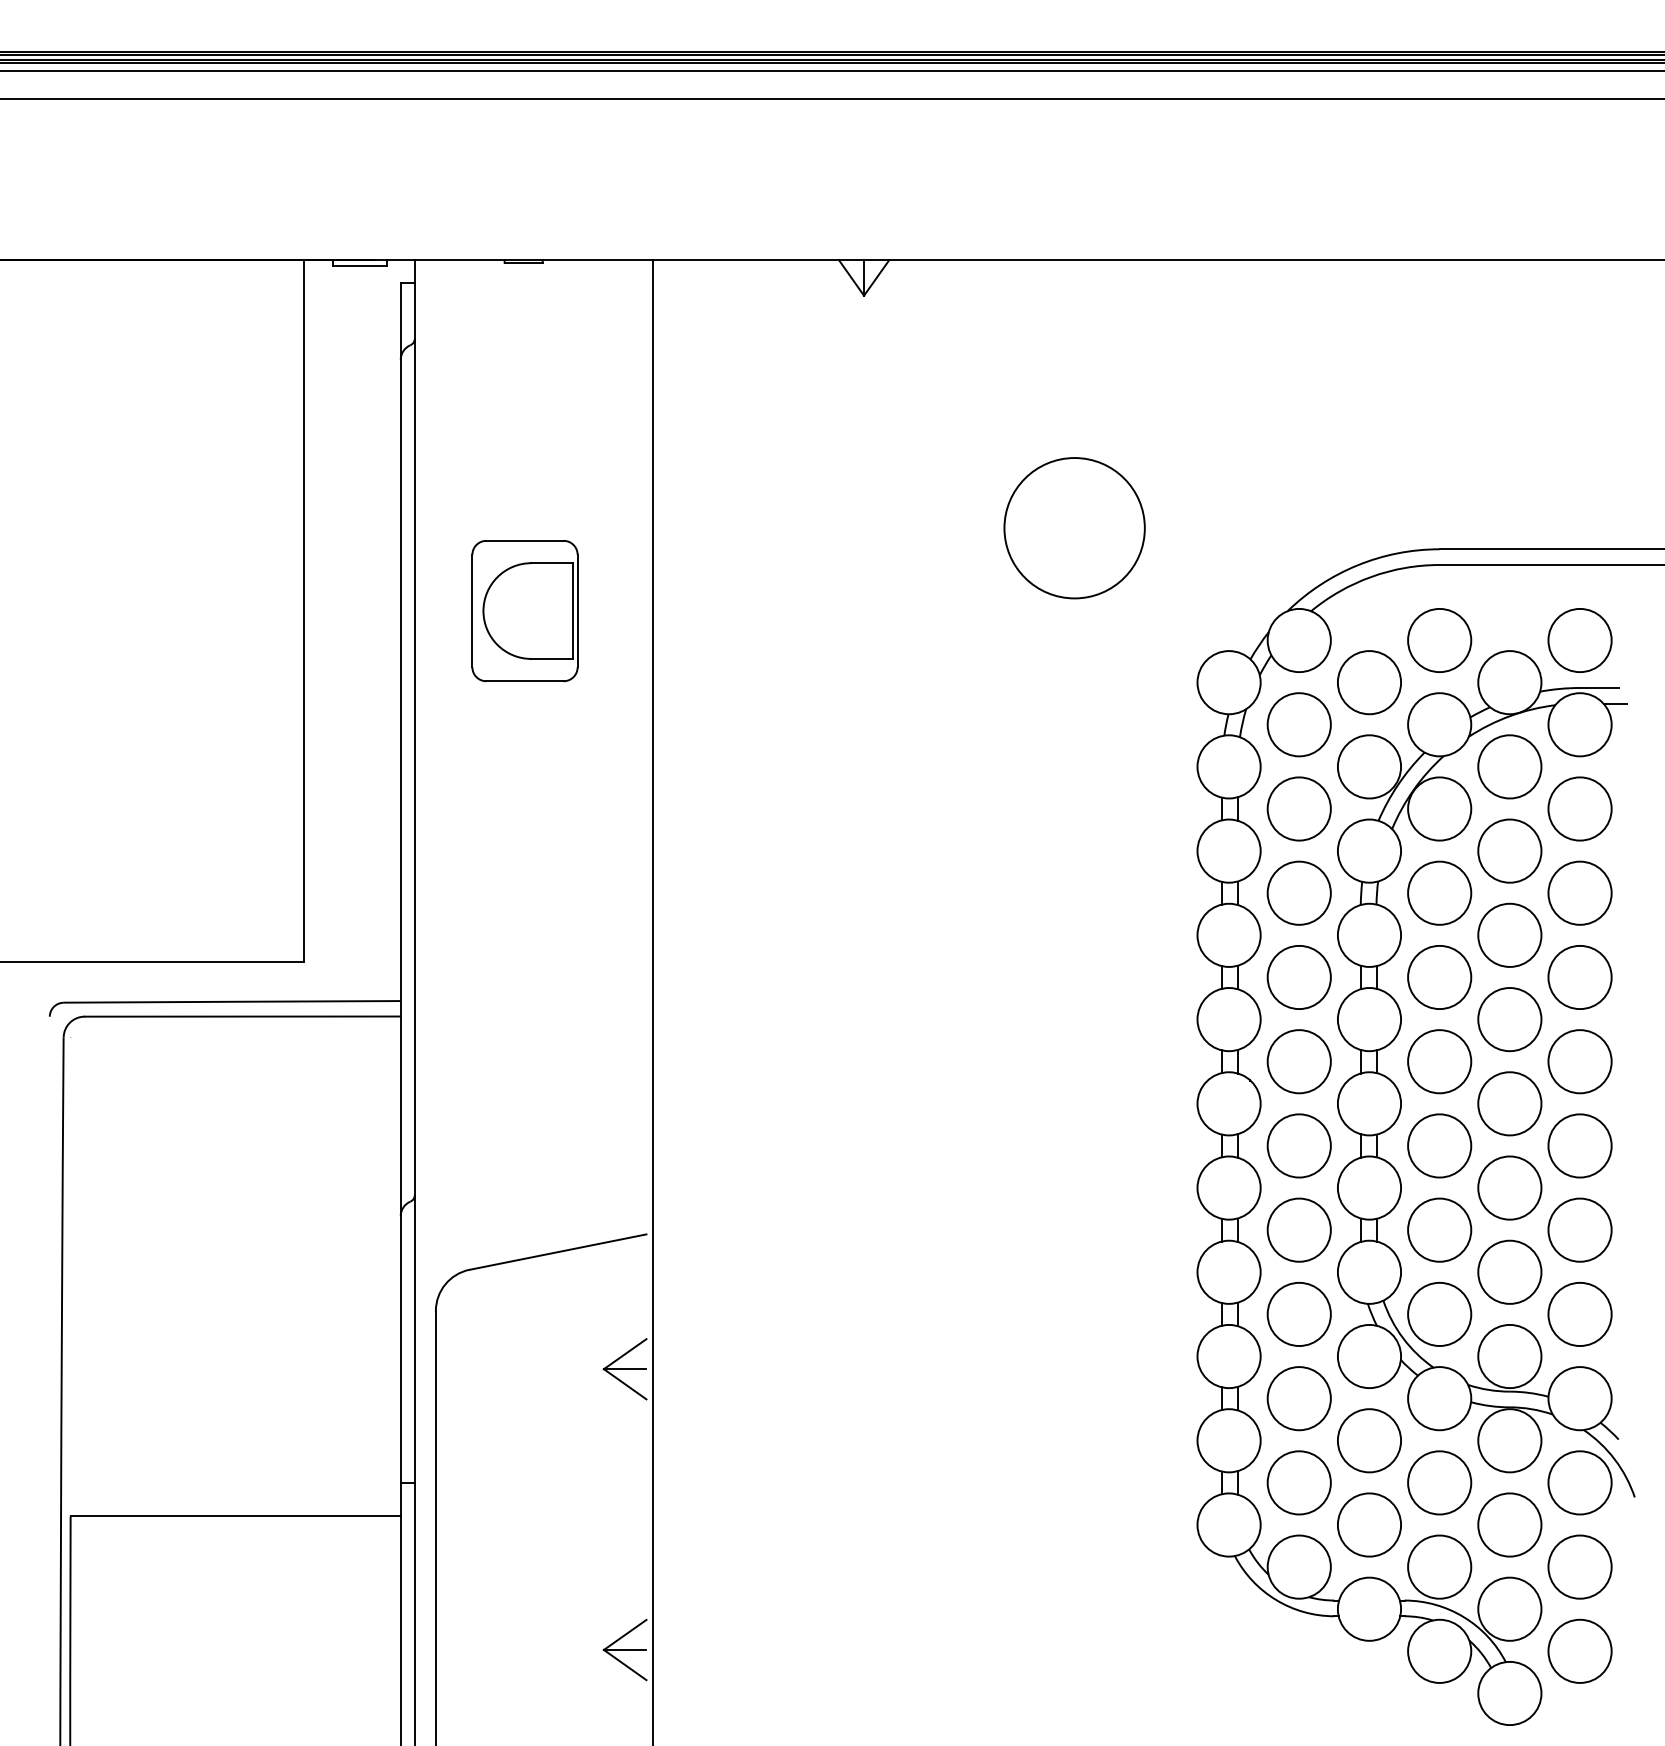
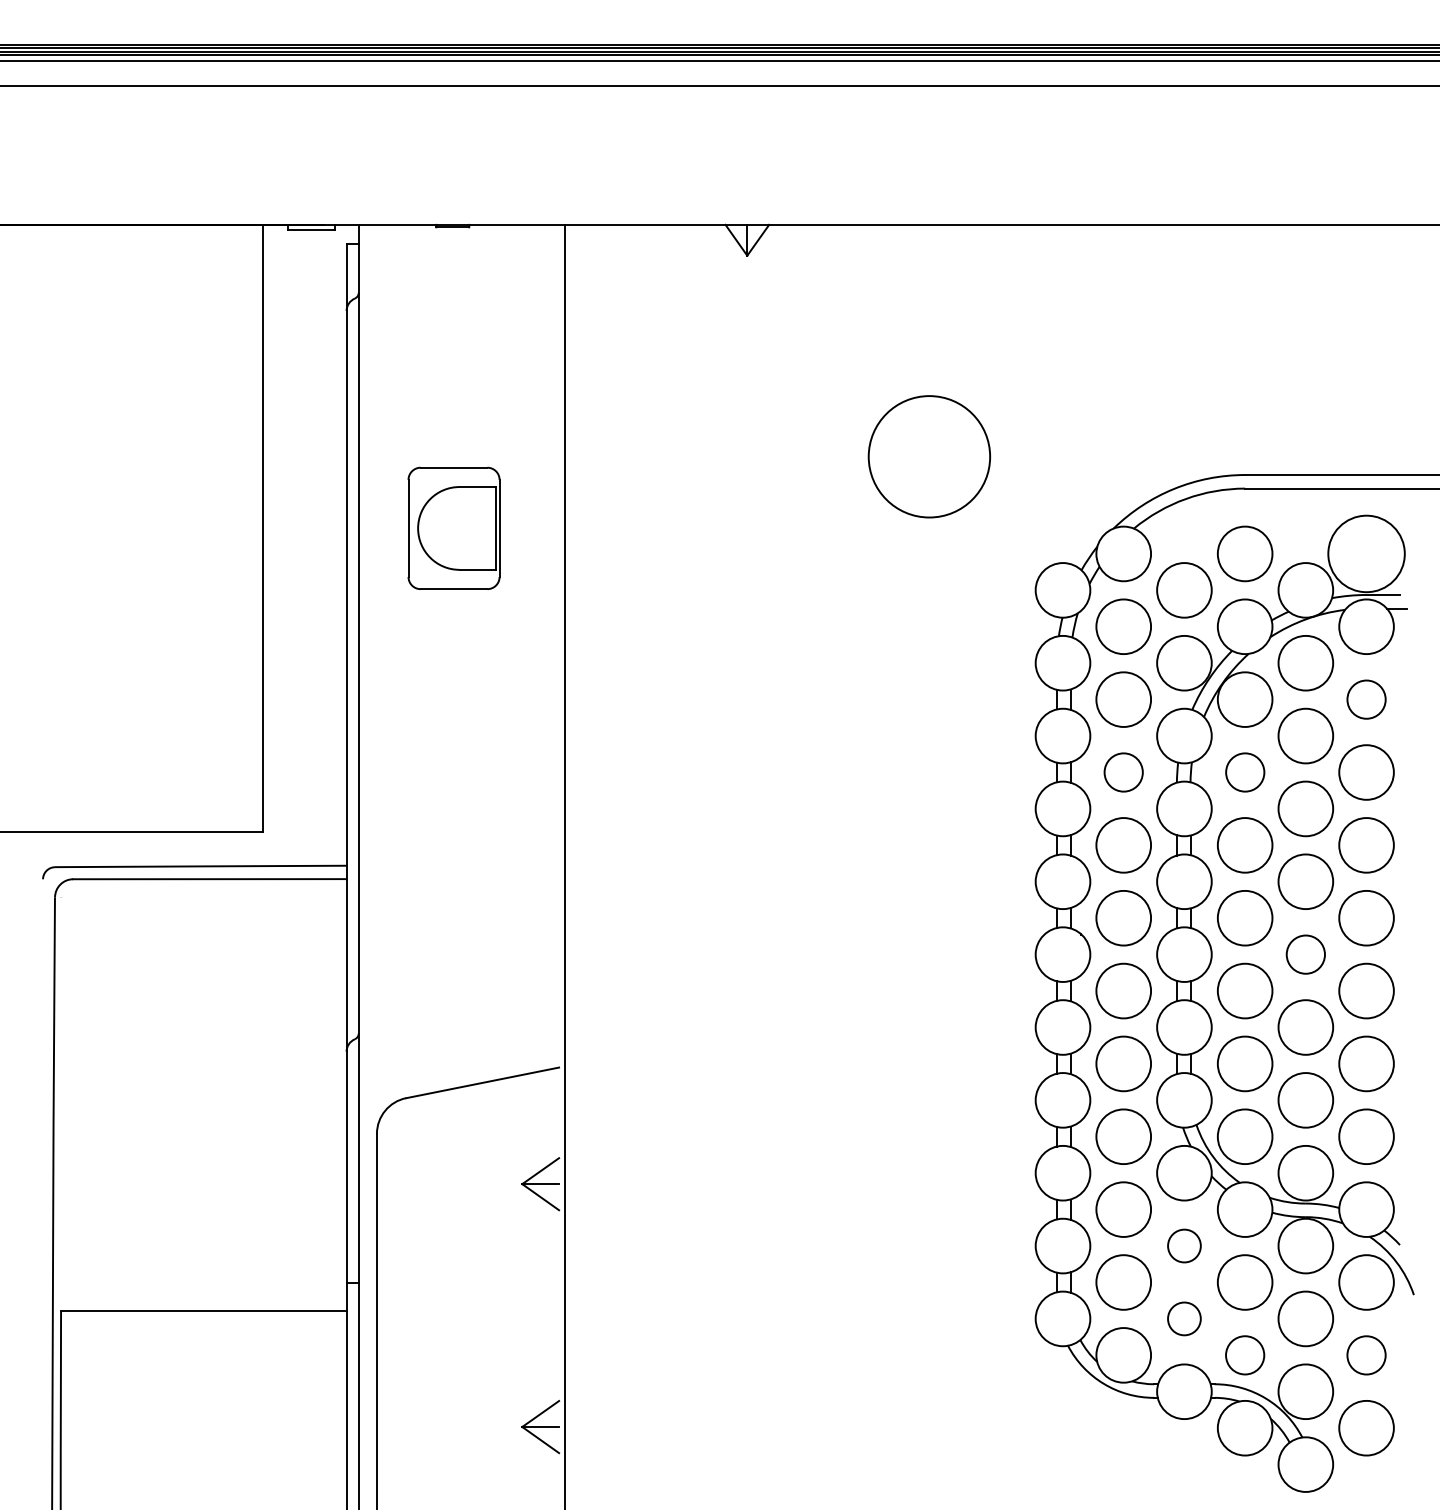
circle: (1579, 640) -> (1366, 553), size x1.4
circle: (1579, 808) -> (1366, 699), size x0.7
circle: (1299, 893) -> (1123, 772), size x0.7
circle: (1440, 893) -> (1245, 772), size x0.7
circle: (1509, 1103) -> (1305, 954), size x0.7
circle: (1369, 1440) -> (1184, 1245), size x0.6
circle: (1369, 1524) -> (1184, 1318), size x0.6
circle: (1438, 1567) -> (1244, 1355), size x0.7
circle: (1579, 1567) -> (1366, 1355), size x0.7

